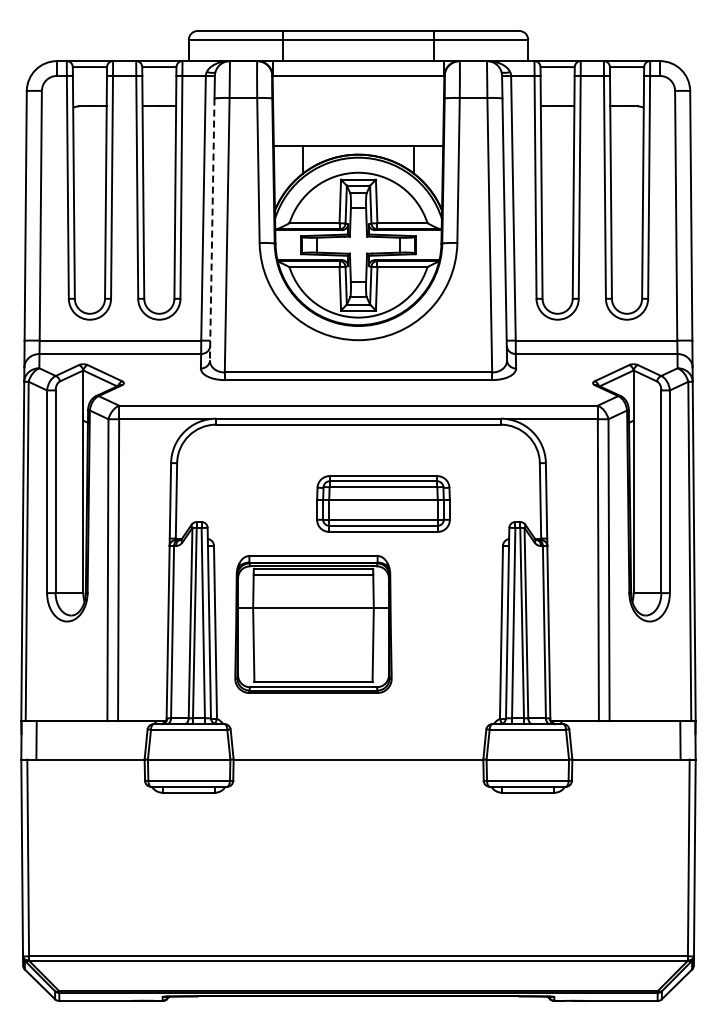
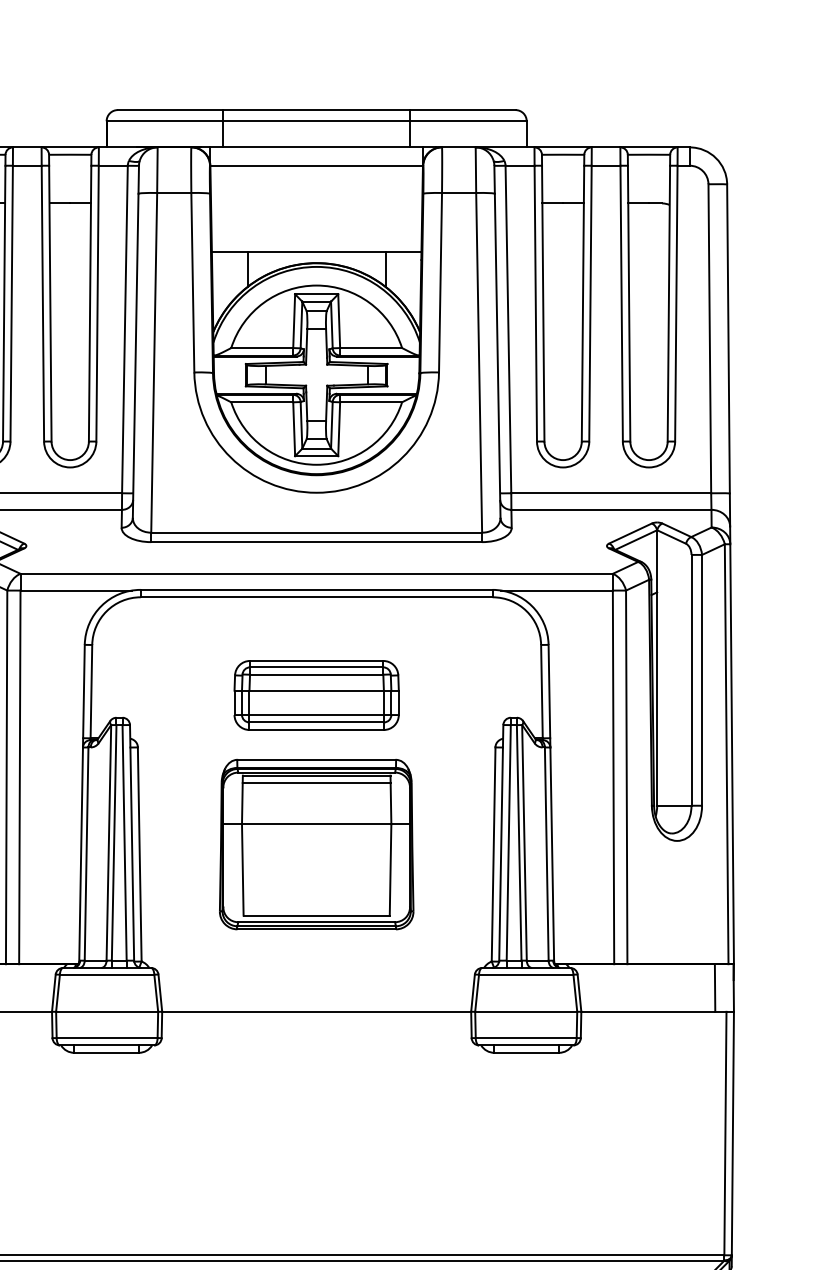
line: (212, 229) -> (136, 355), dashed -> solid
part: (383, 503) -> (316, 694), moved
part: (313, 624) -> (316, 844), moved

